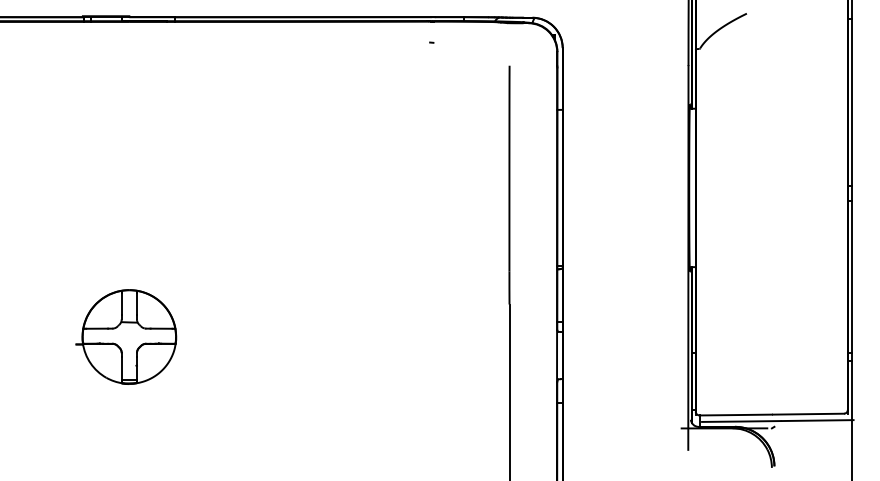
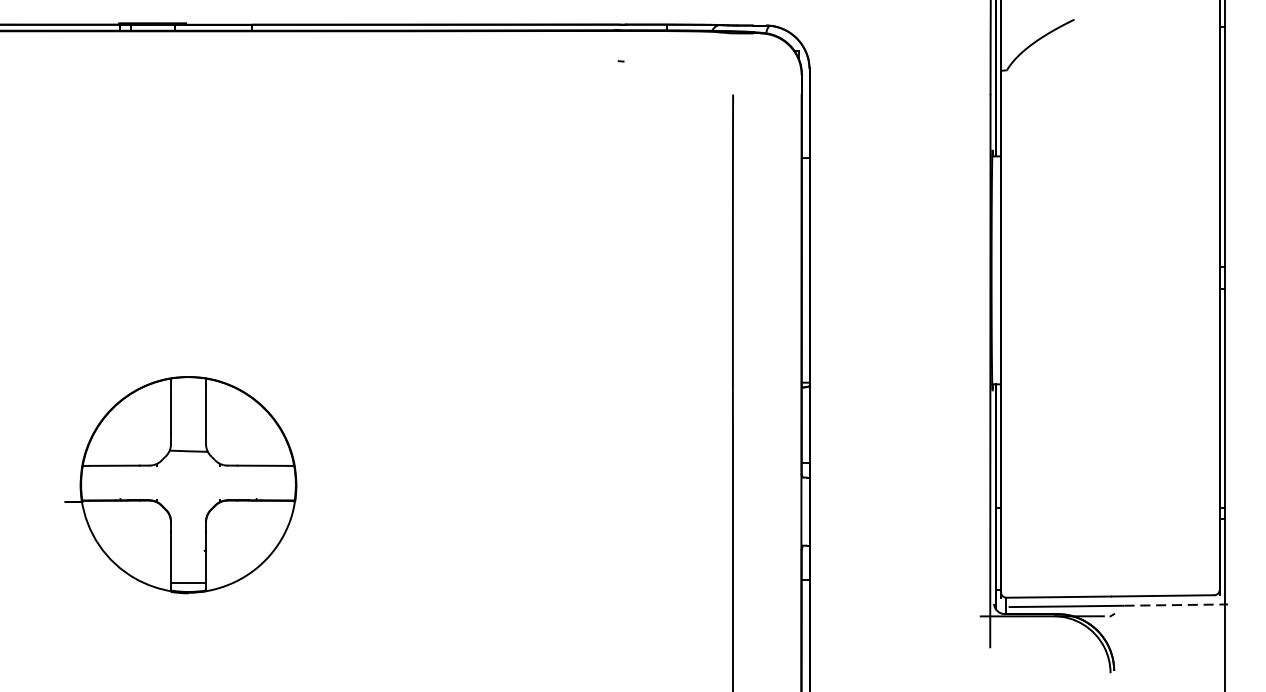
part: (126, 336) -> (181, 484), size x1.6
line: (818, 420) -> (1177, 604), solid -> dashed

